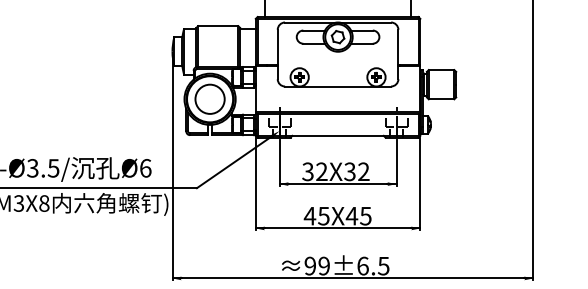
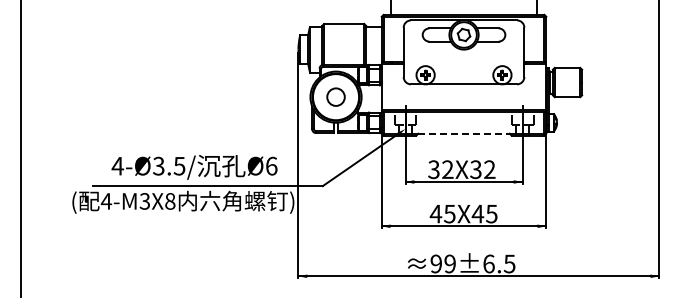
circle: (209, 98) -> (335, 96), size x0.6
line: (338, 135) -> (464, 133), solid -> dashed

